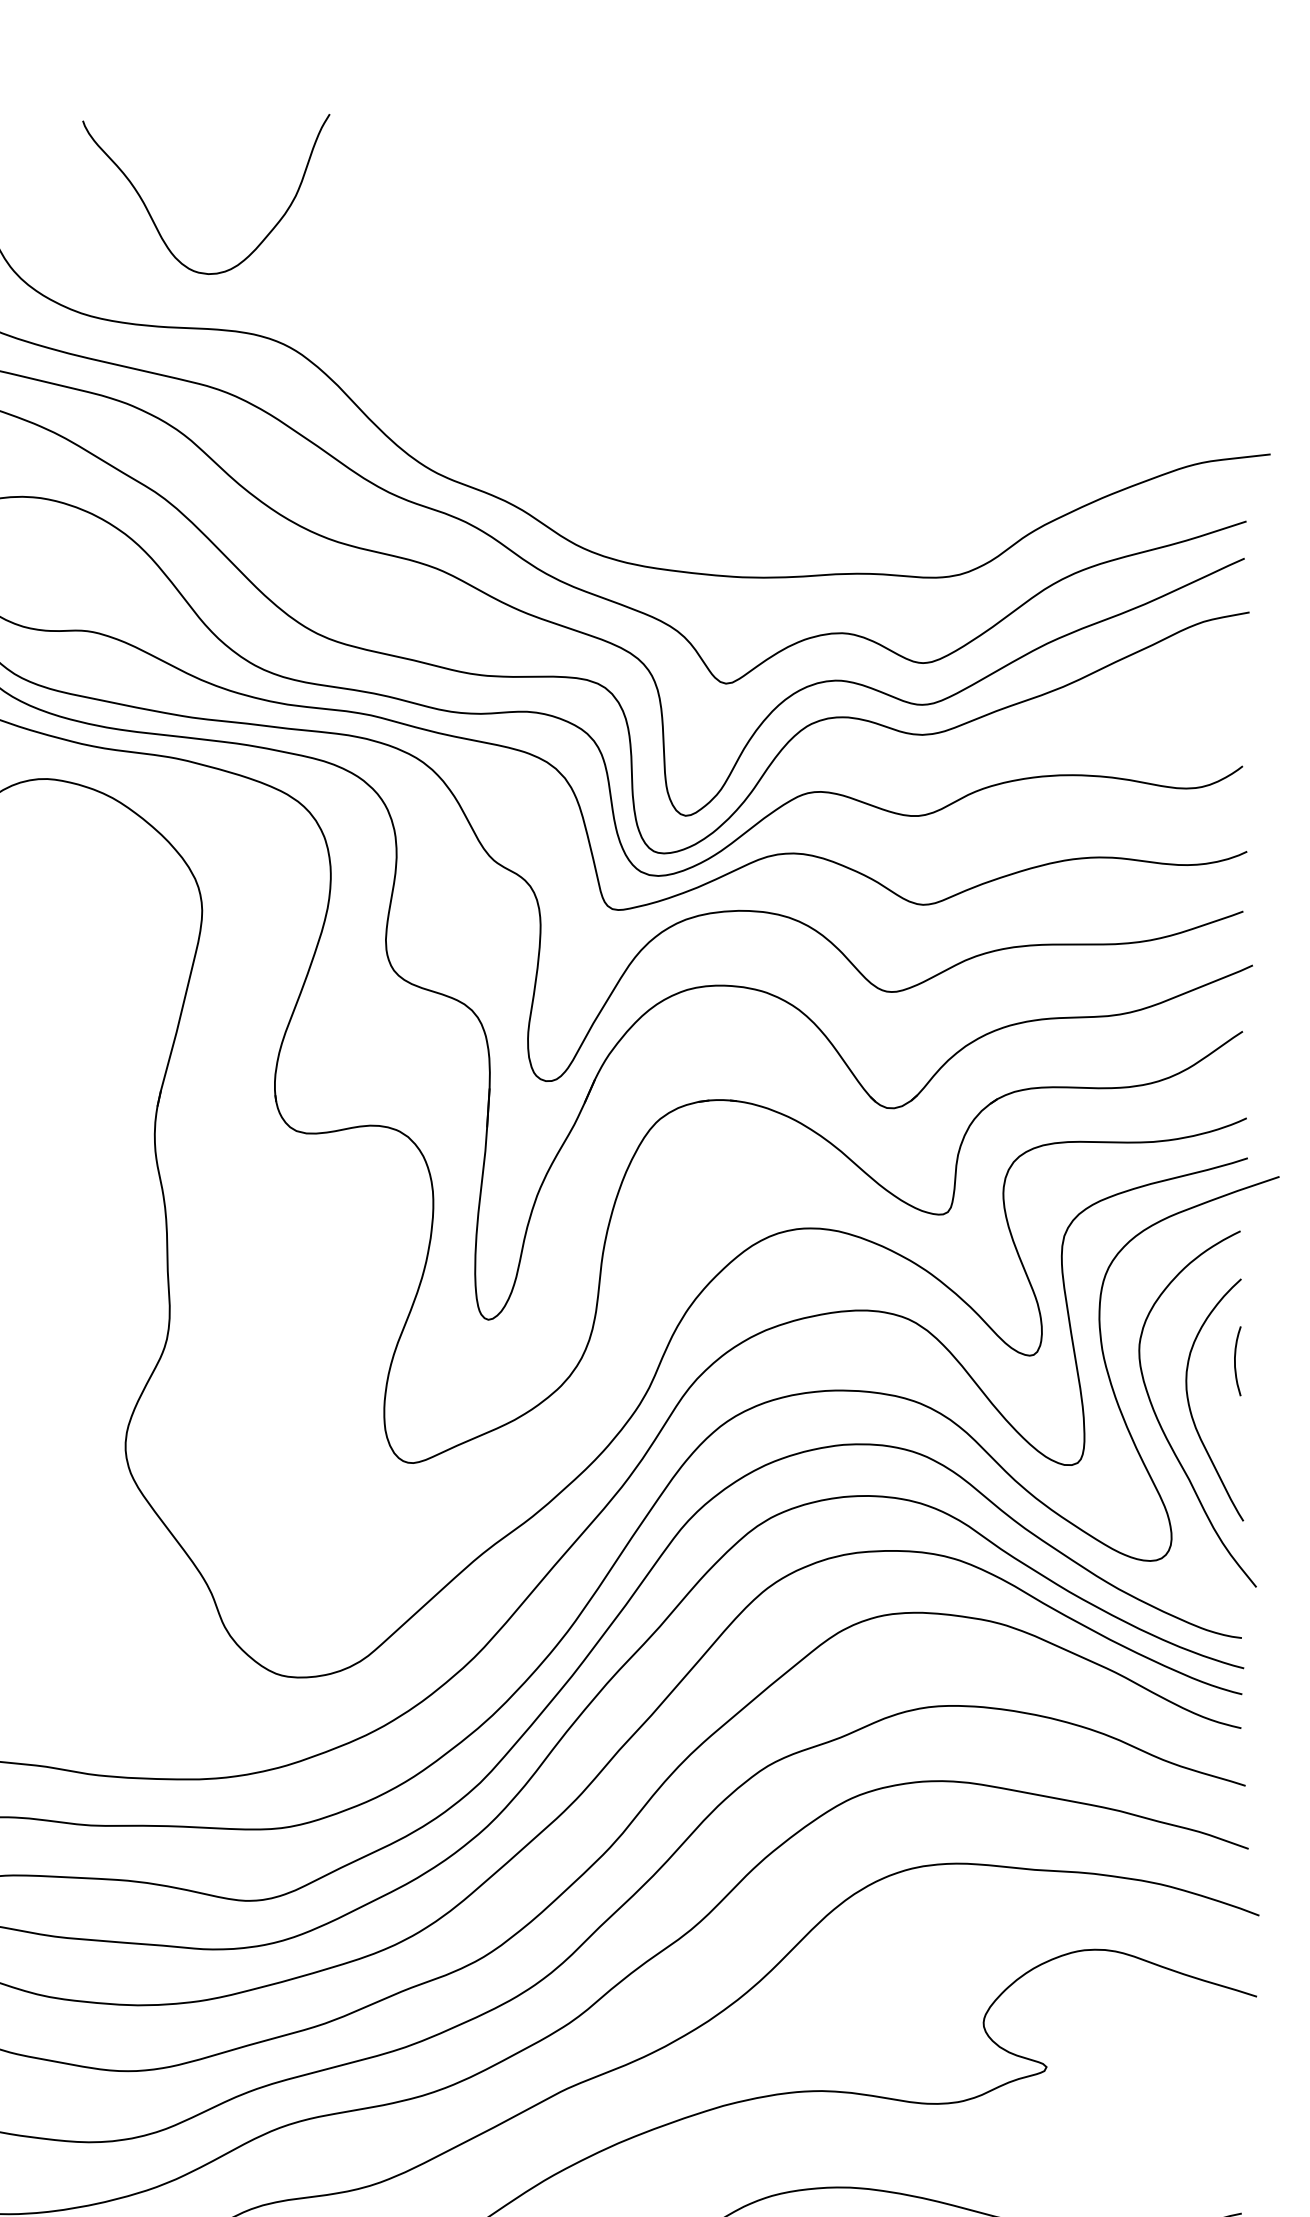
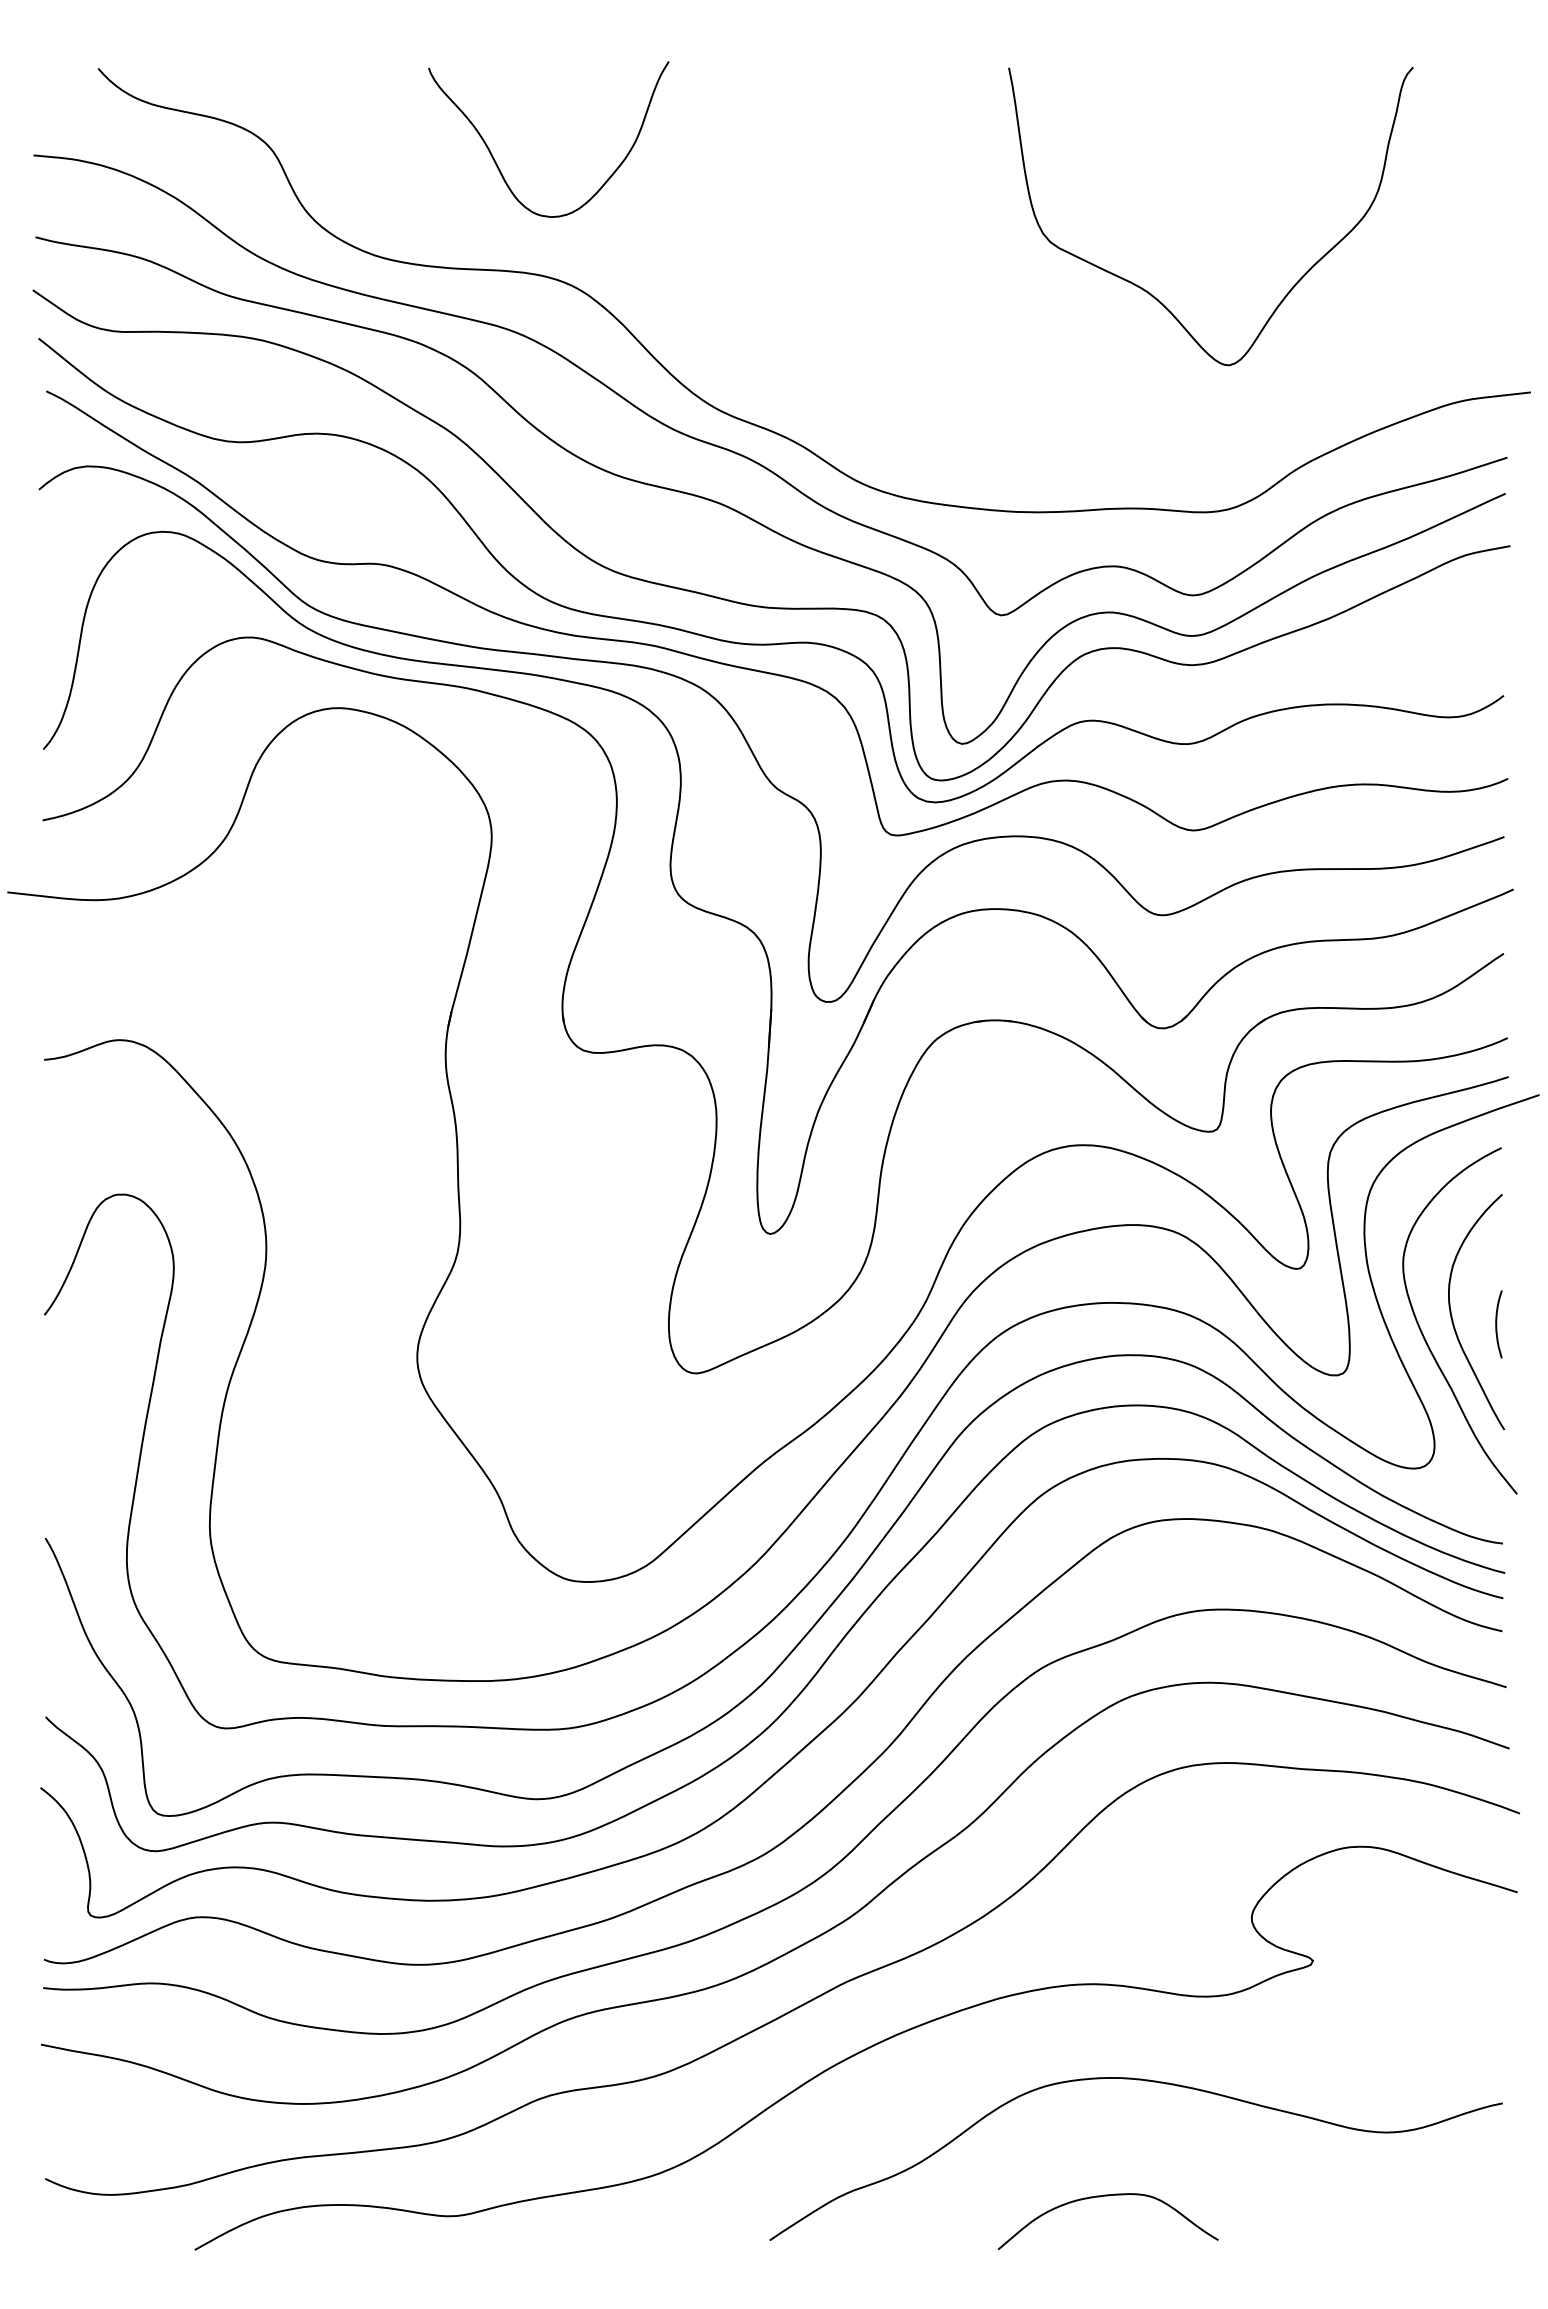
curve: (156, 225) -> (500, 169), moved
curve: (880, 352) -> (1151, 293), added
curve: (1236, 1361) -> (1497, 1324), moved

